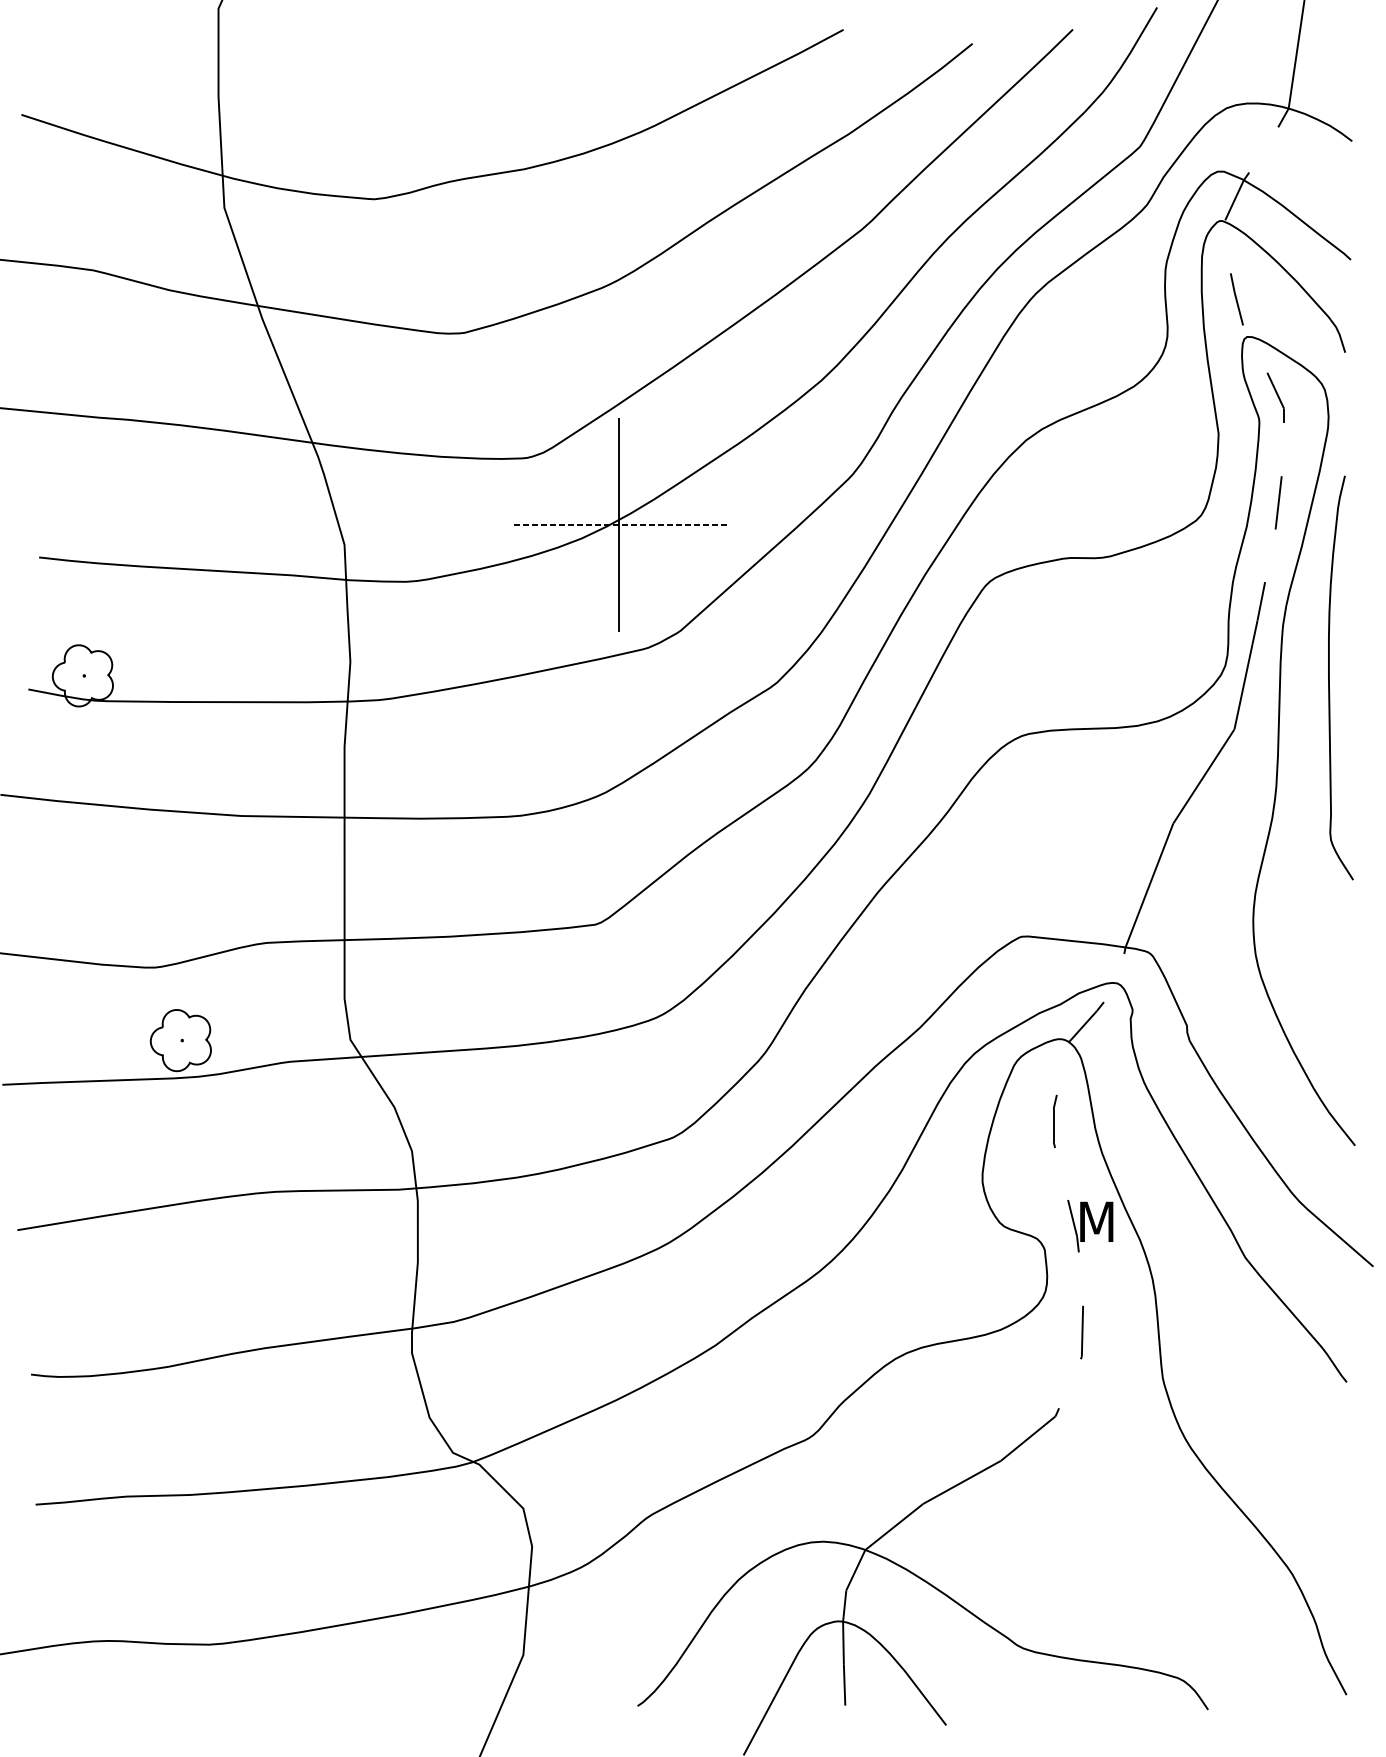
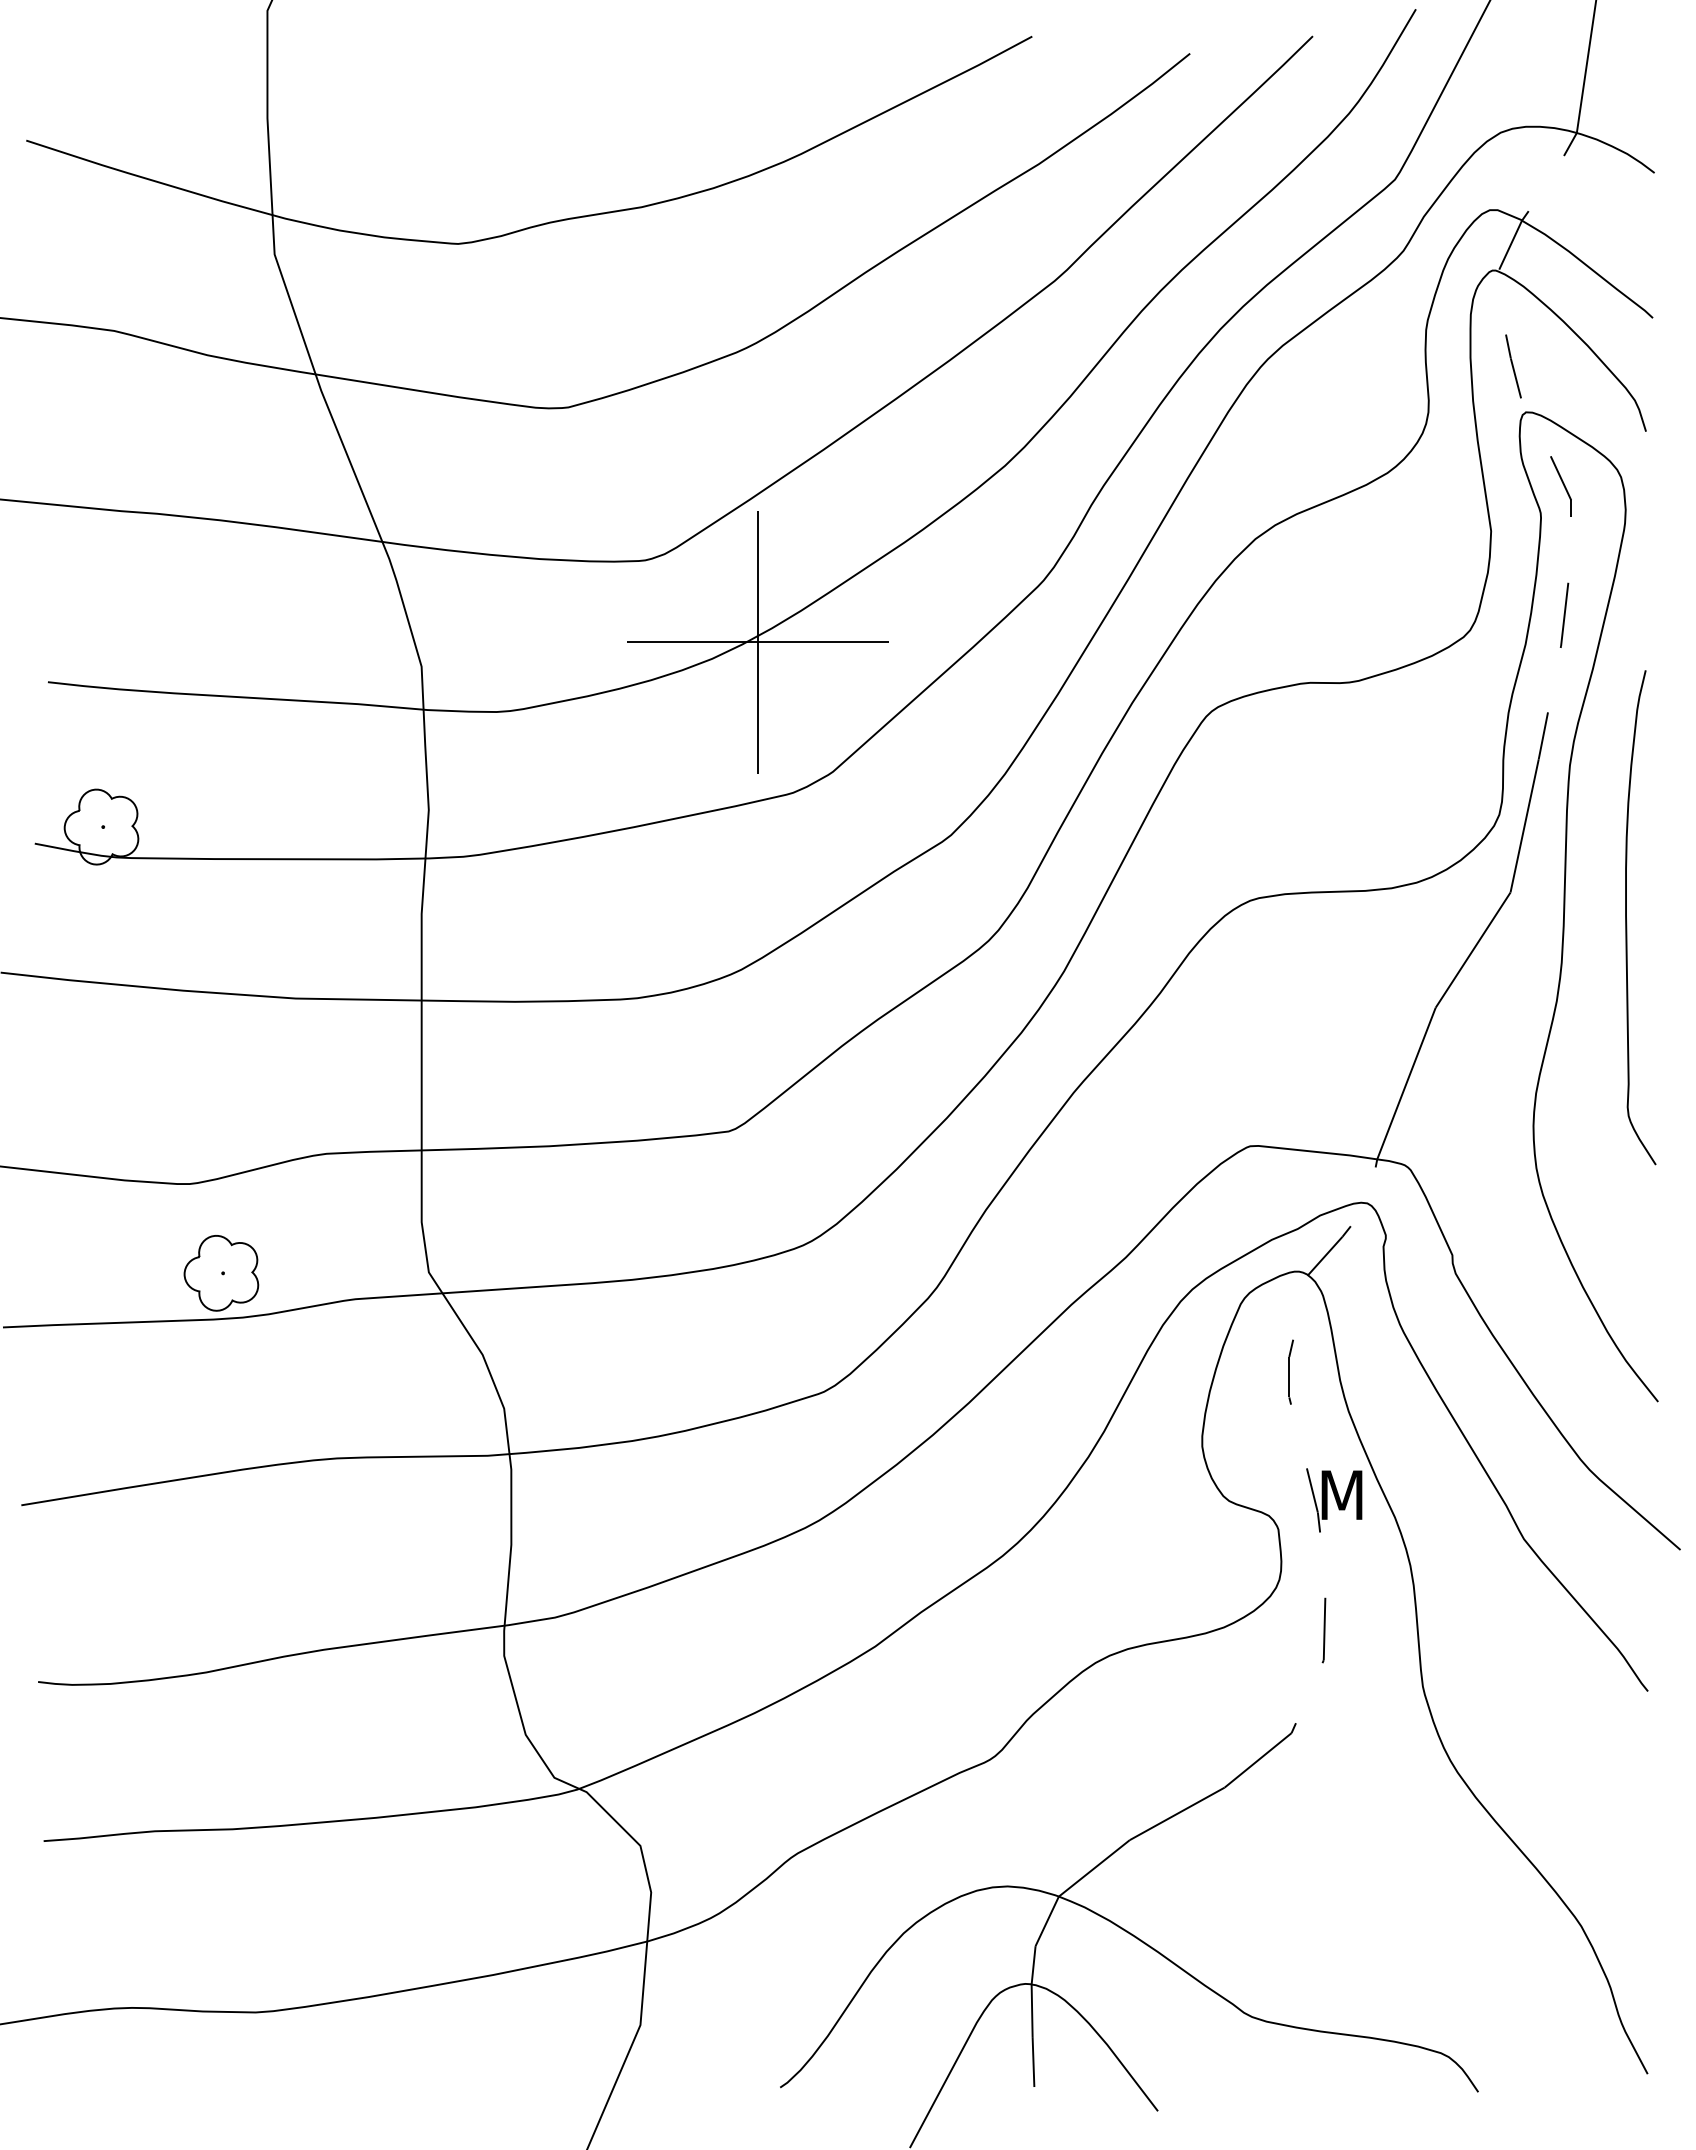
line: (619, 525) -> (757, 642), dashed -> solid
curve: (1330, 681) -> (1627, 922), moved

